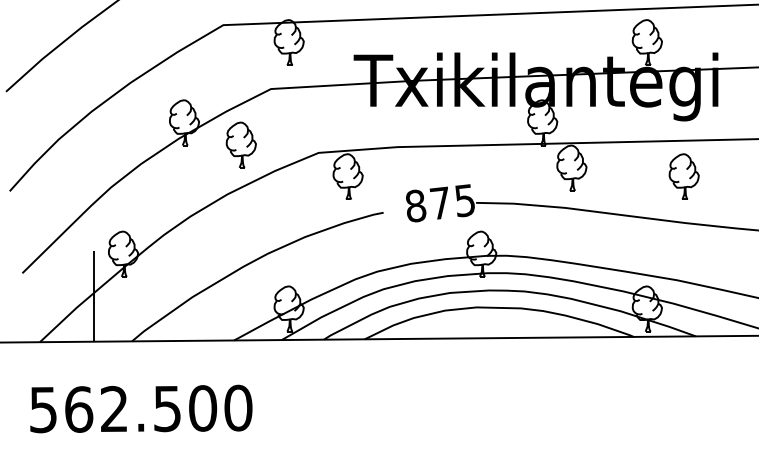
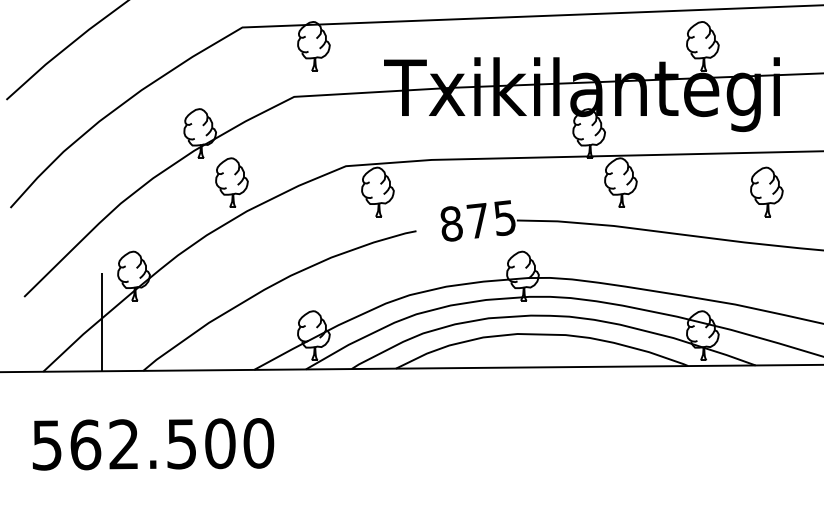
part: (240, 144) -> (231, 182), moved
part: (683, 176) -> (766, 191), moved

